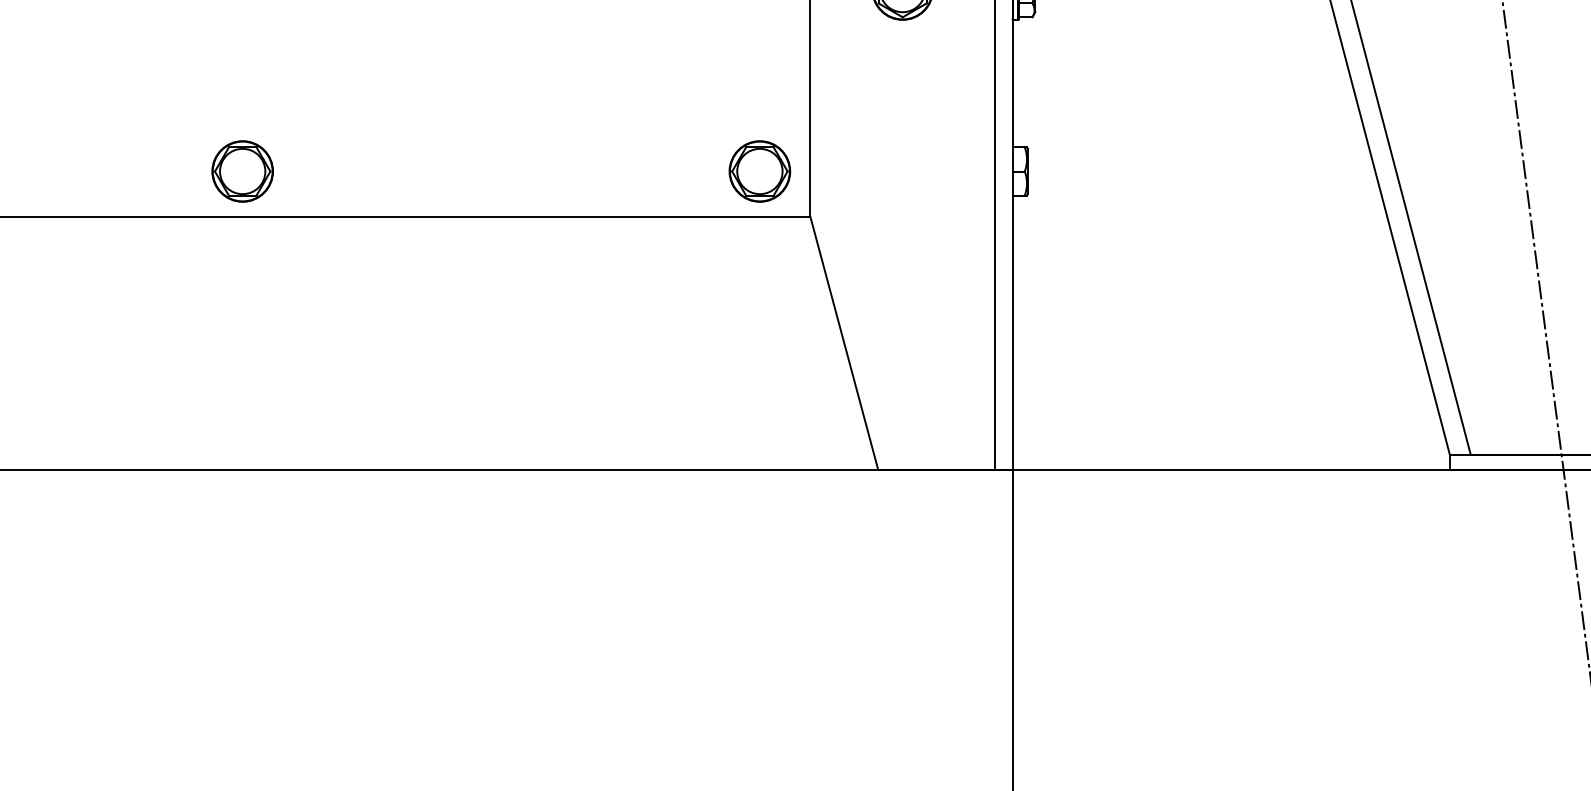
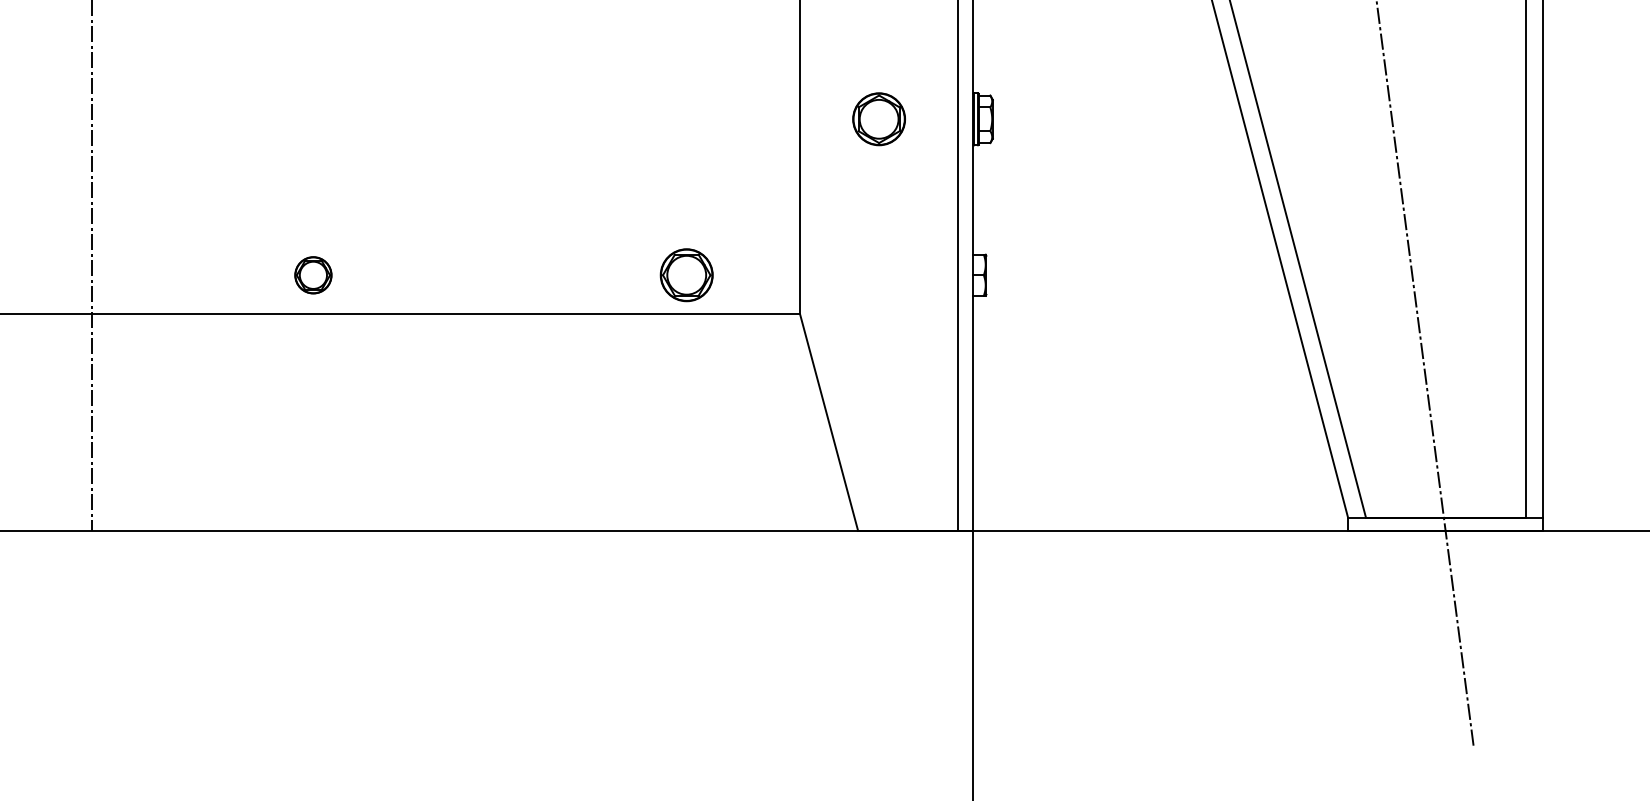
part: (242, 171) -> (313, 275), size x0.7
part: (759, 171) -> (686, 275), moved

